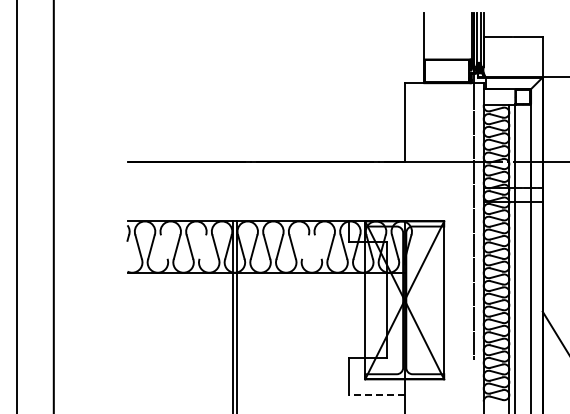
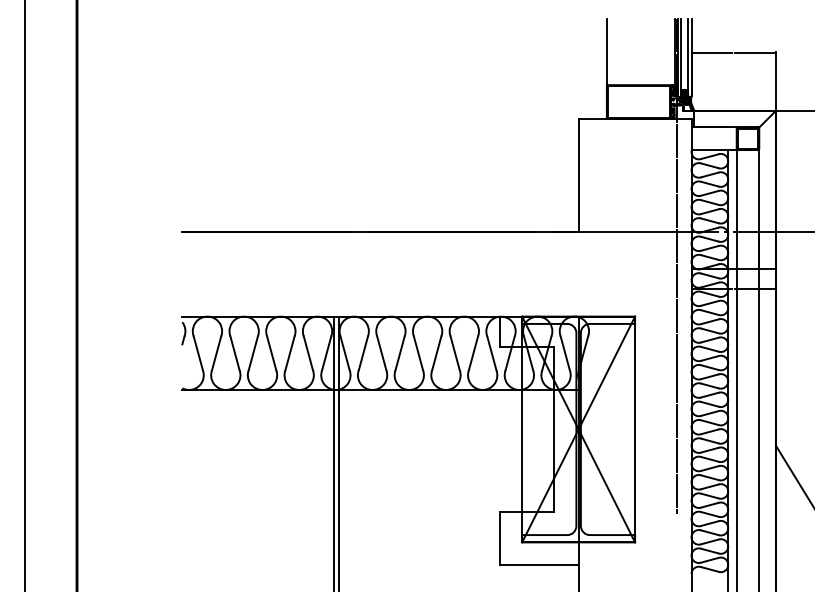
line: (164, 246) -> (235, 352), added
line: (202, 246) -> (289, 352), added
line: (305, 246) -> (436, 352), added
line: (318, 246) -> (455, 352), added
line: (377, 395) -> (539, 565), dashed -> solid

